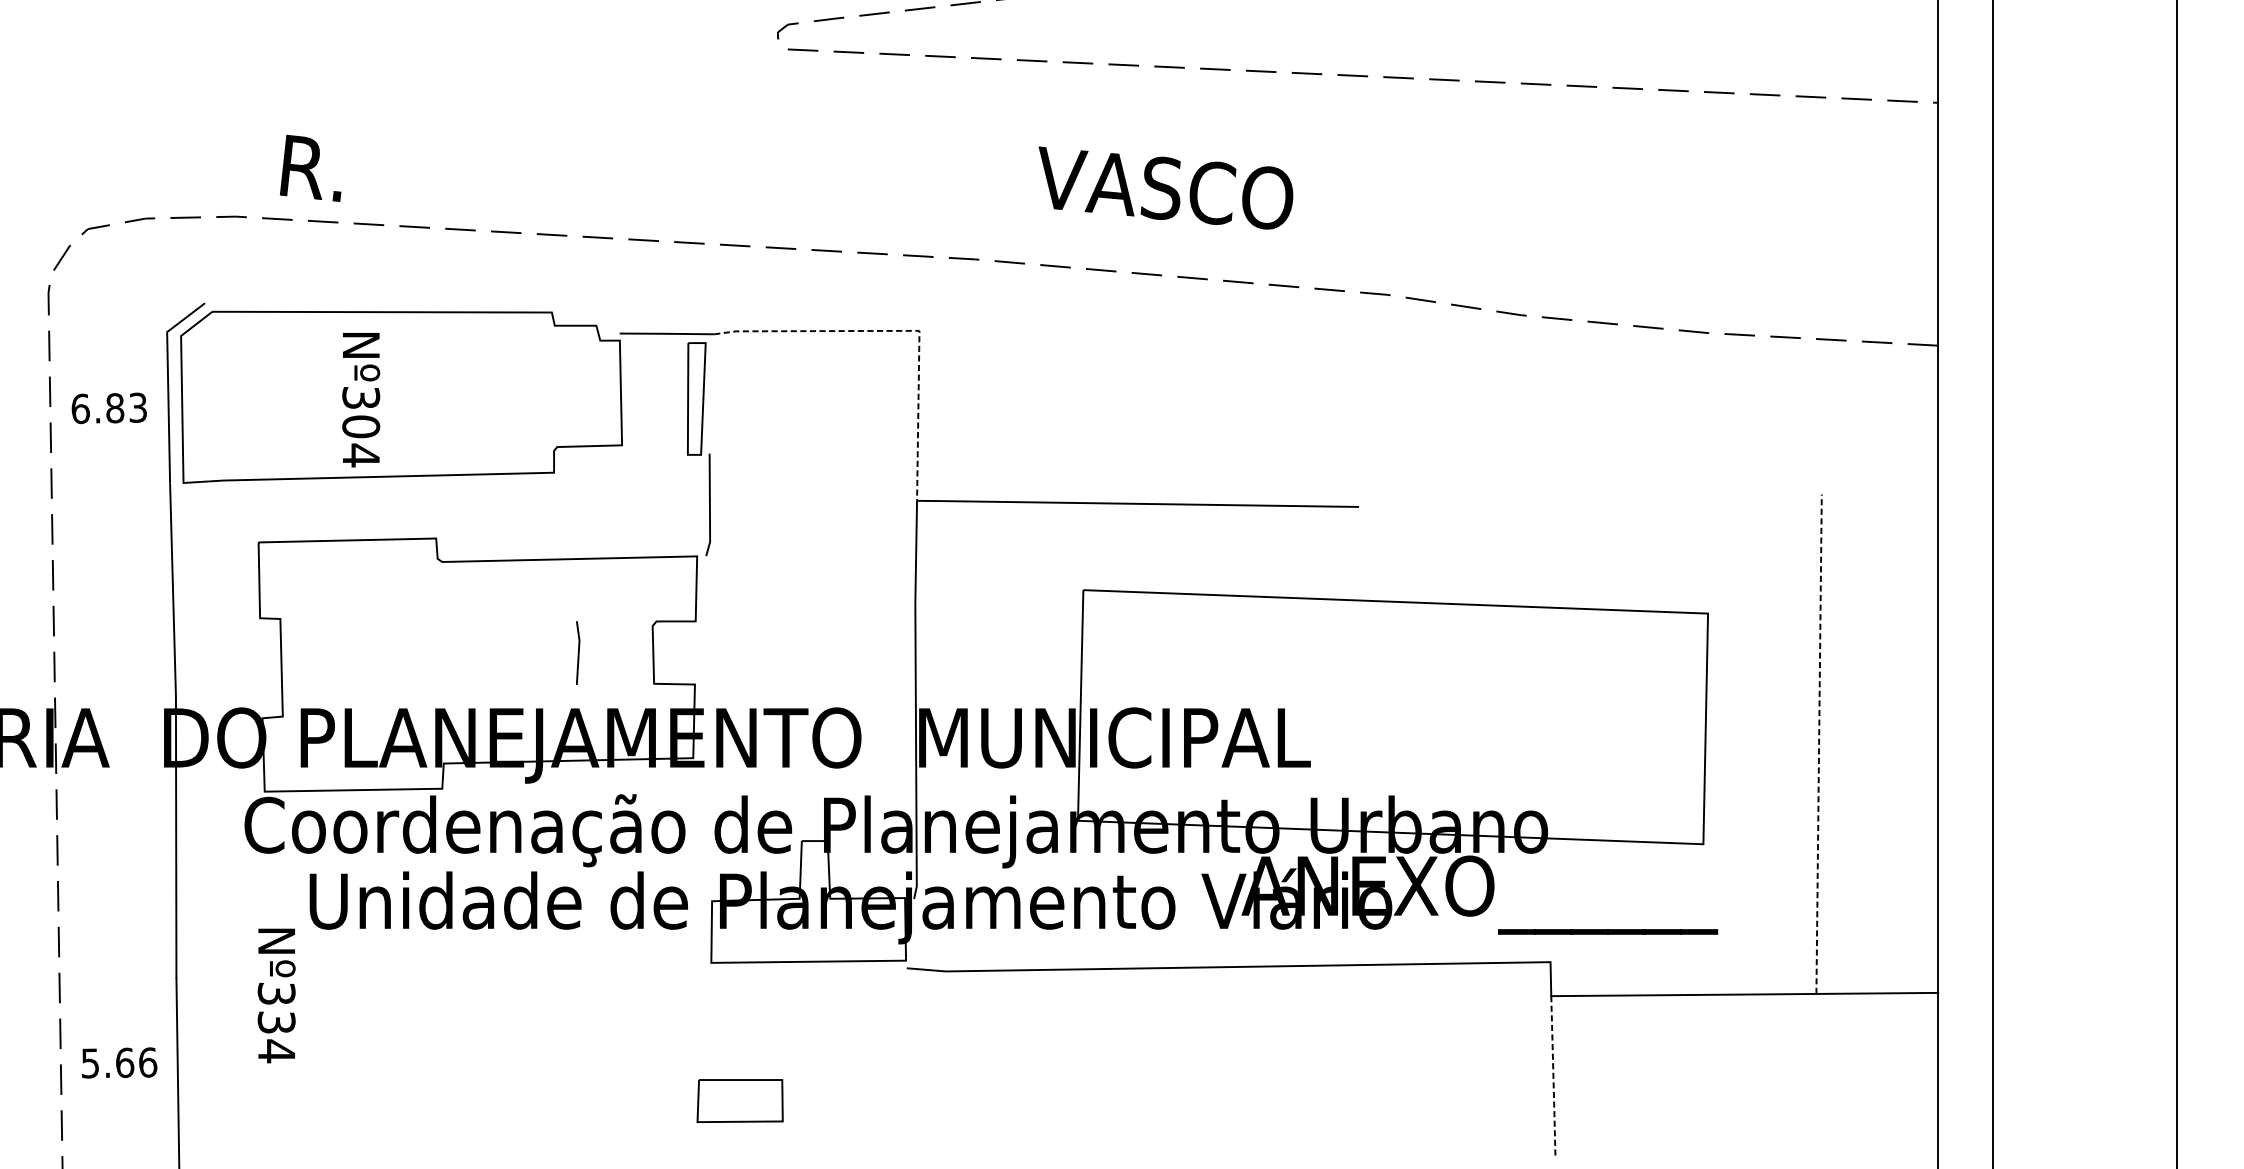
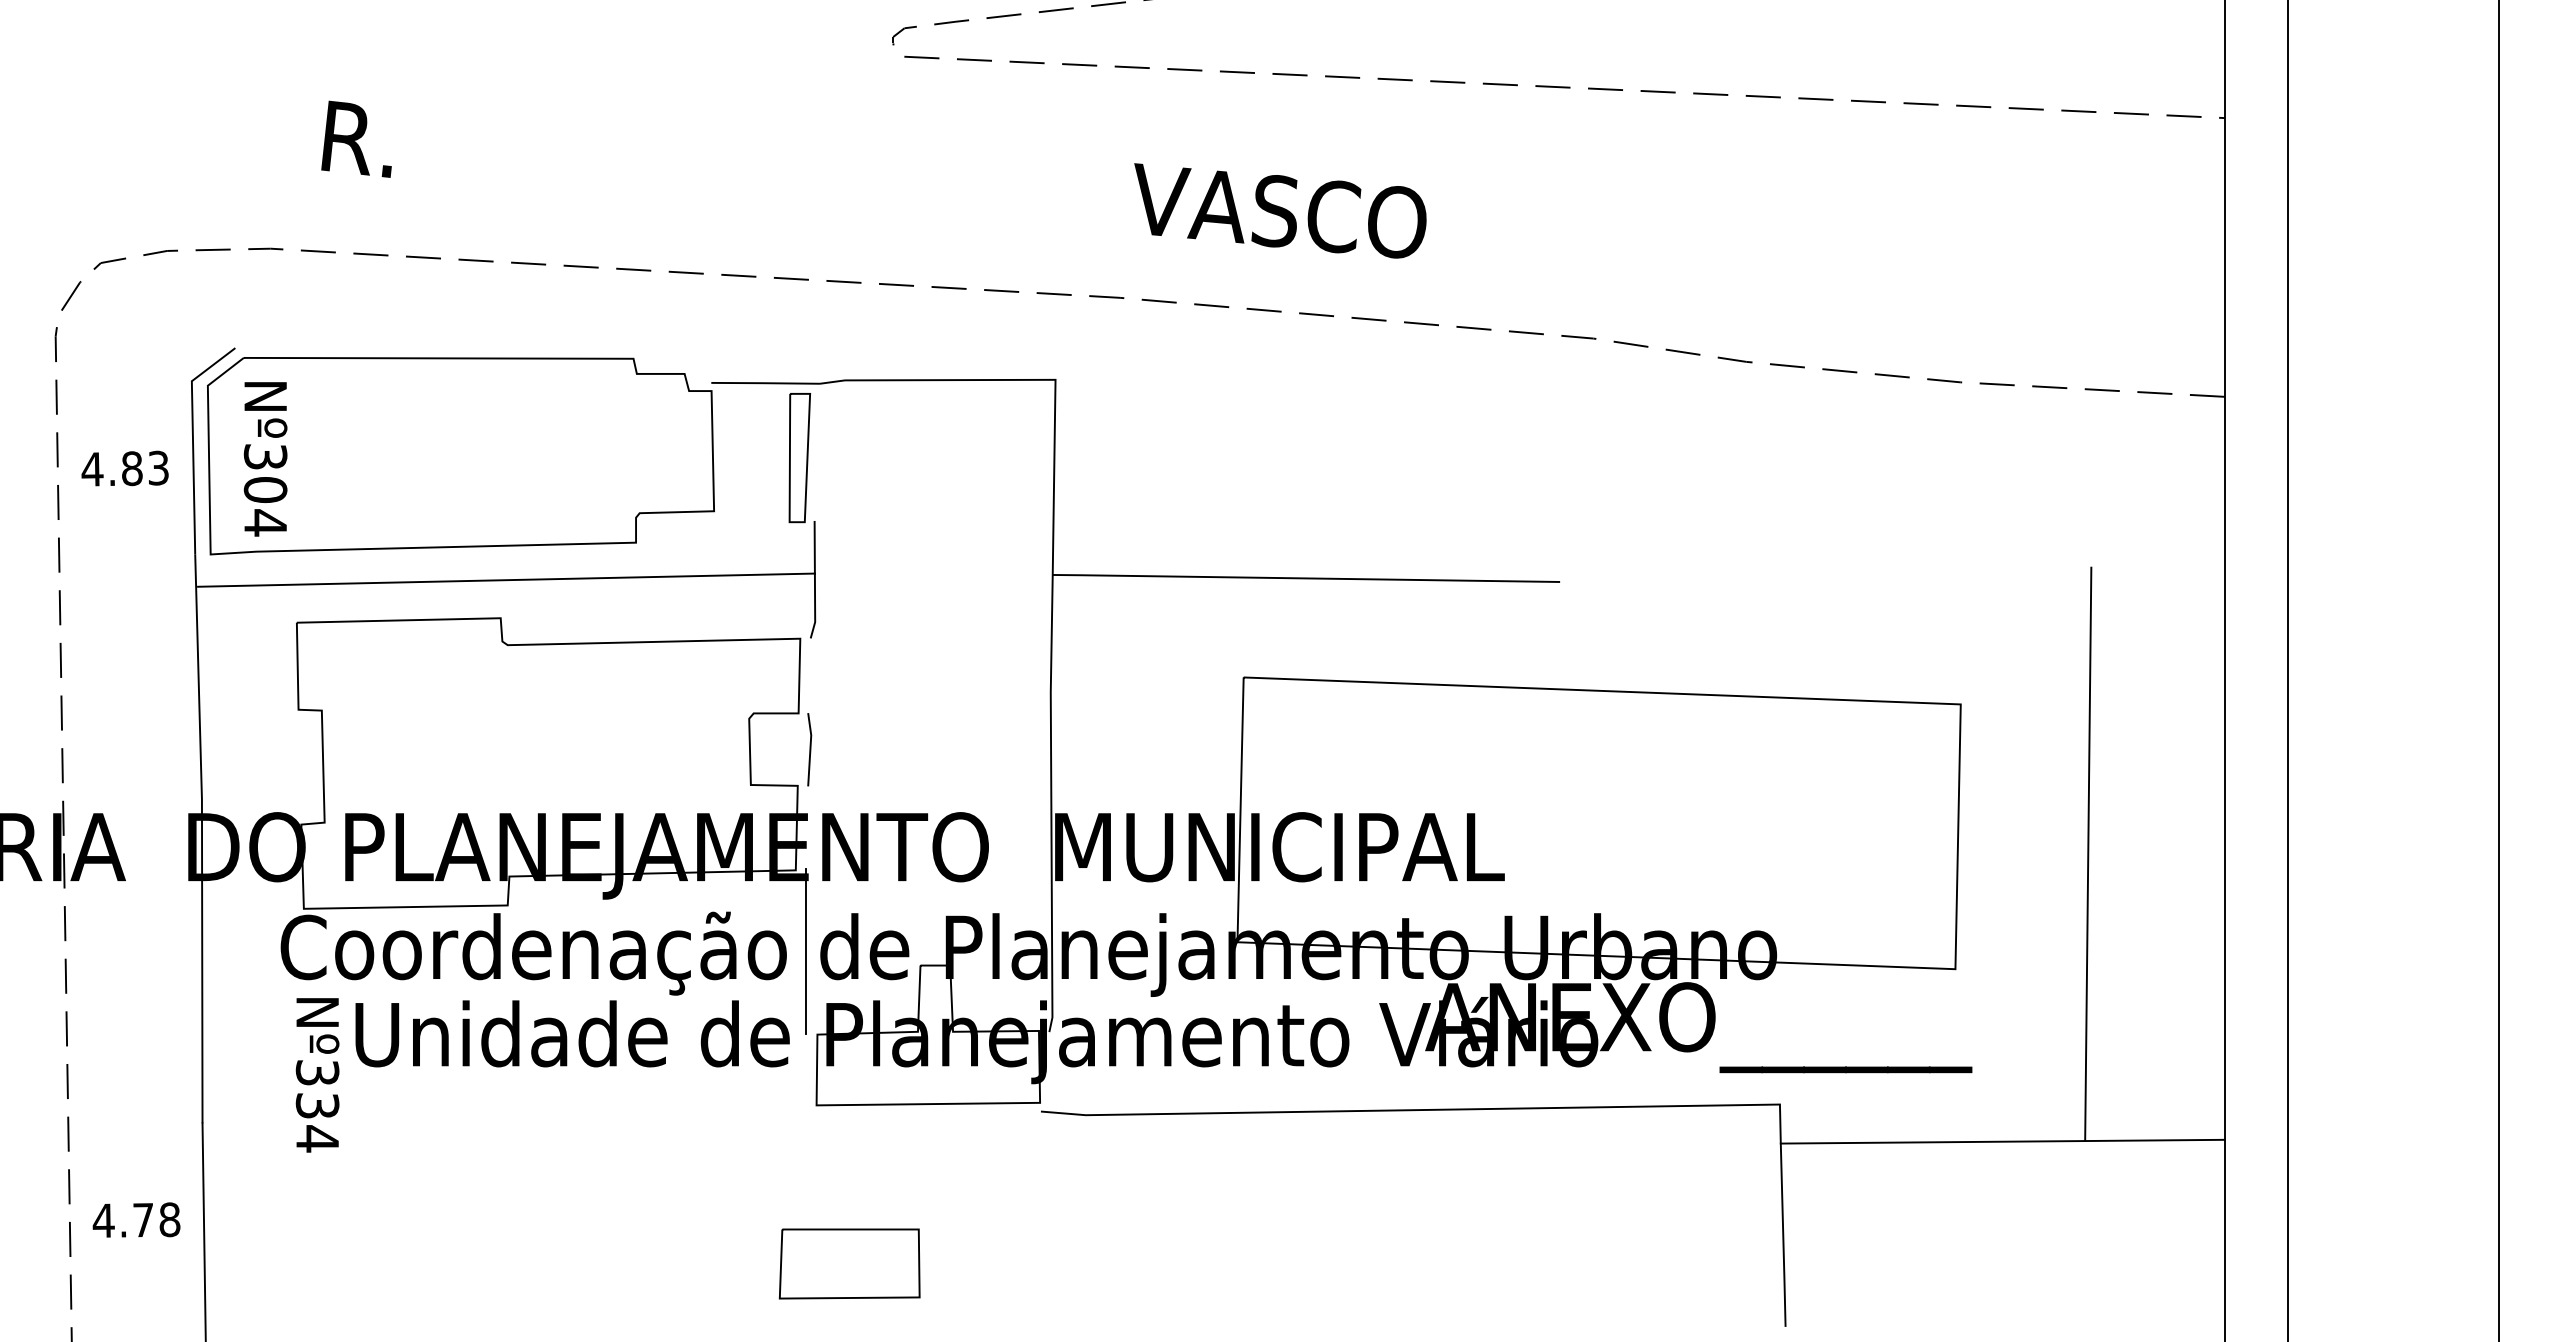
text: (310, 167) -> (356, 138), moved
text: (1165, 187) -> (1280, 210), moved
line: (902, 330) -> (1035, 379), dashed -> solid
text: (361, 400) -> (265, 459), moved
text: (80, 408) -> (92, 469), 6.83 -> 4.83
line: (441, 504) -> (506, 579), added
line: (577, 652) -> (809, 749), moved
line: (1819, 744) -> (2088, 854), dashed -> solid
line: (701, 828) -> (805, 951), added
text: (276, 996) -> (317, 1075), moved
text: (118, 1063) -> (136, 1220), 5.66 -> 4.78
line: (1553, 1077) -> (1783, 1236), dashed -> solid
part: (740, 1100) -> (849, 1263), size x1.43

